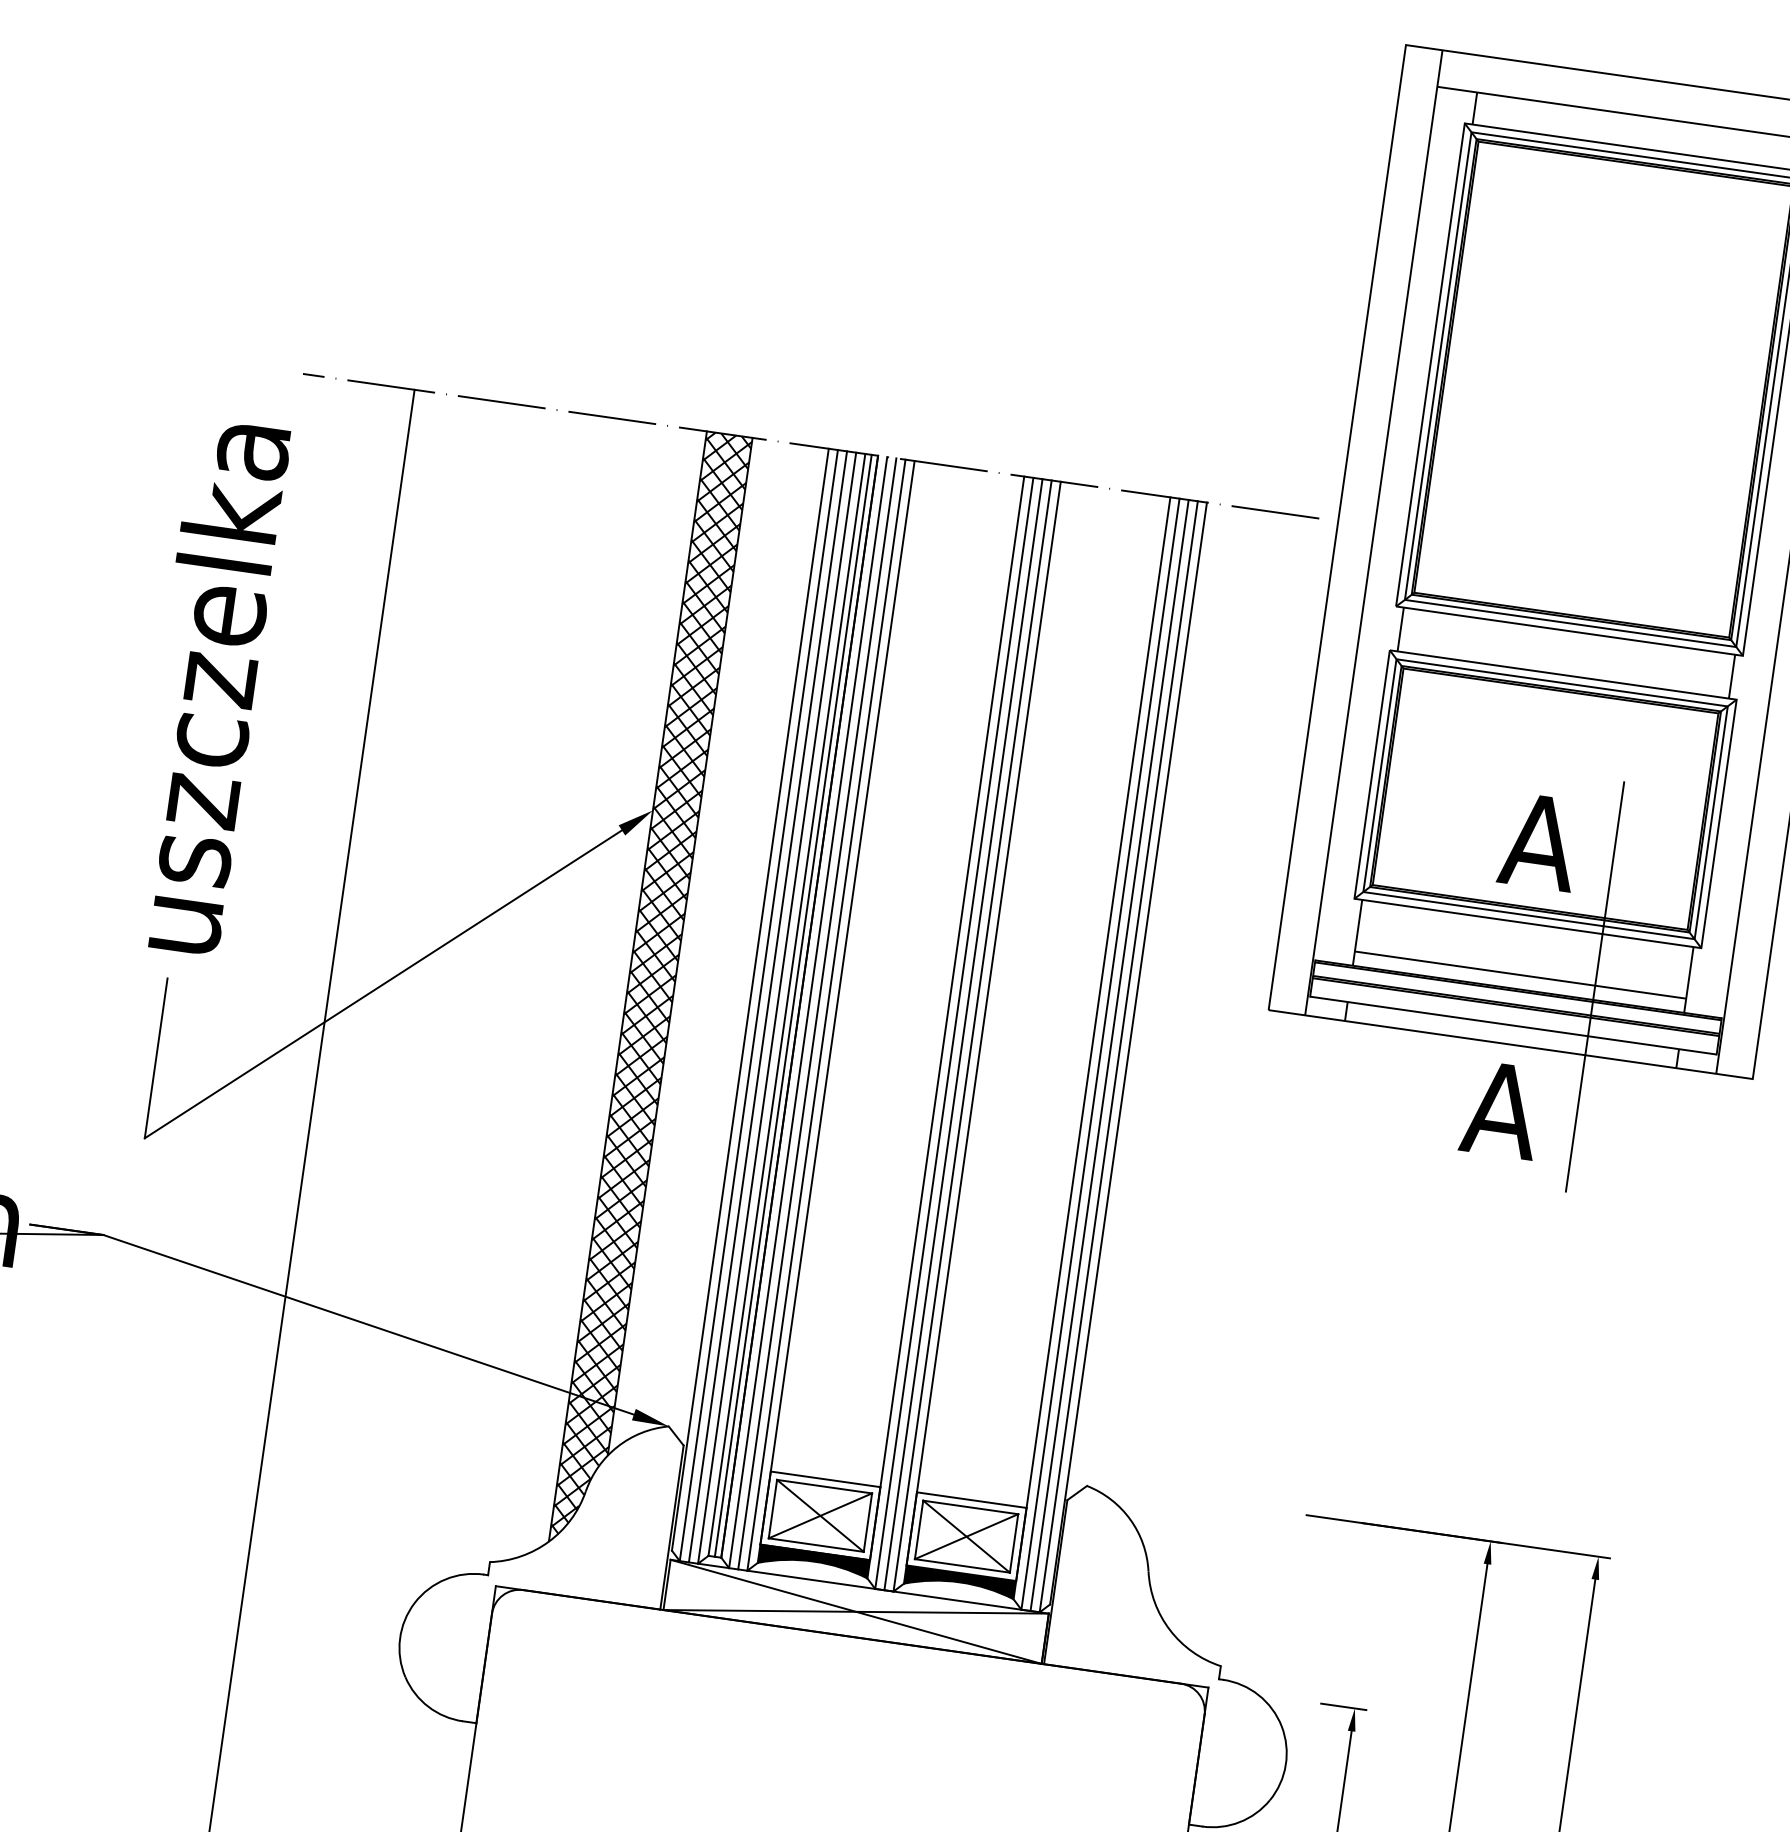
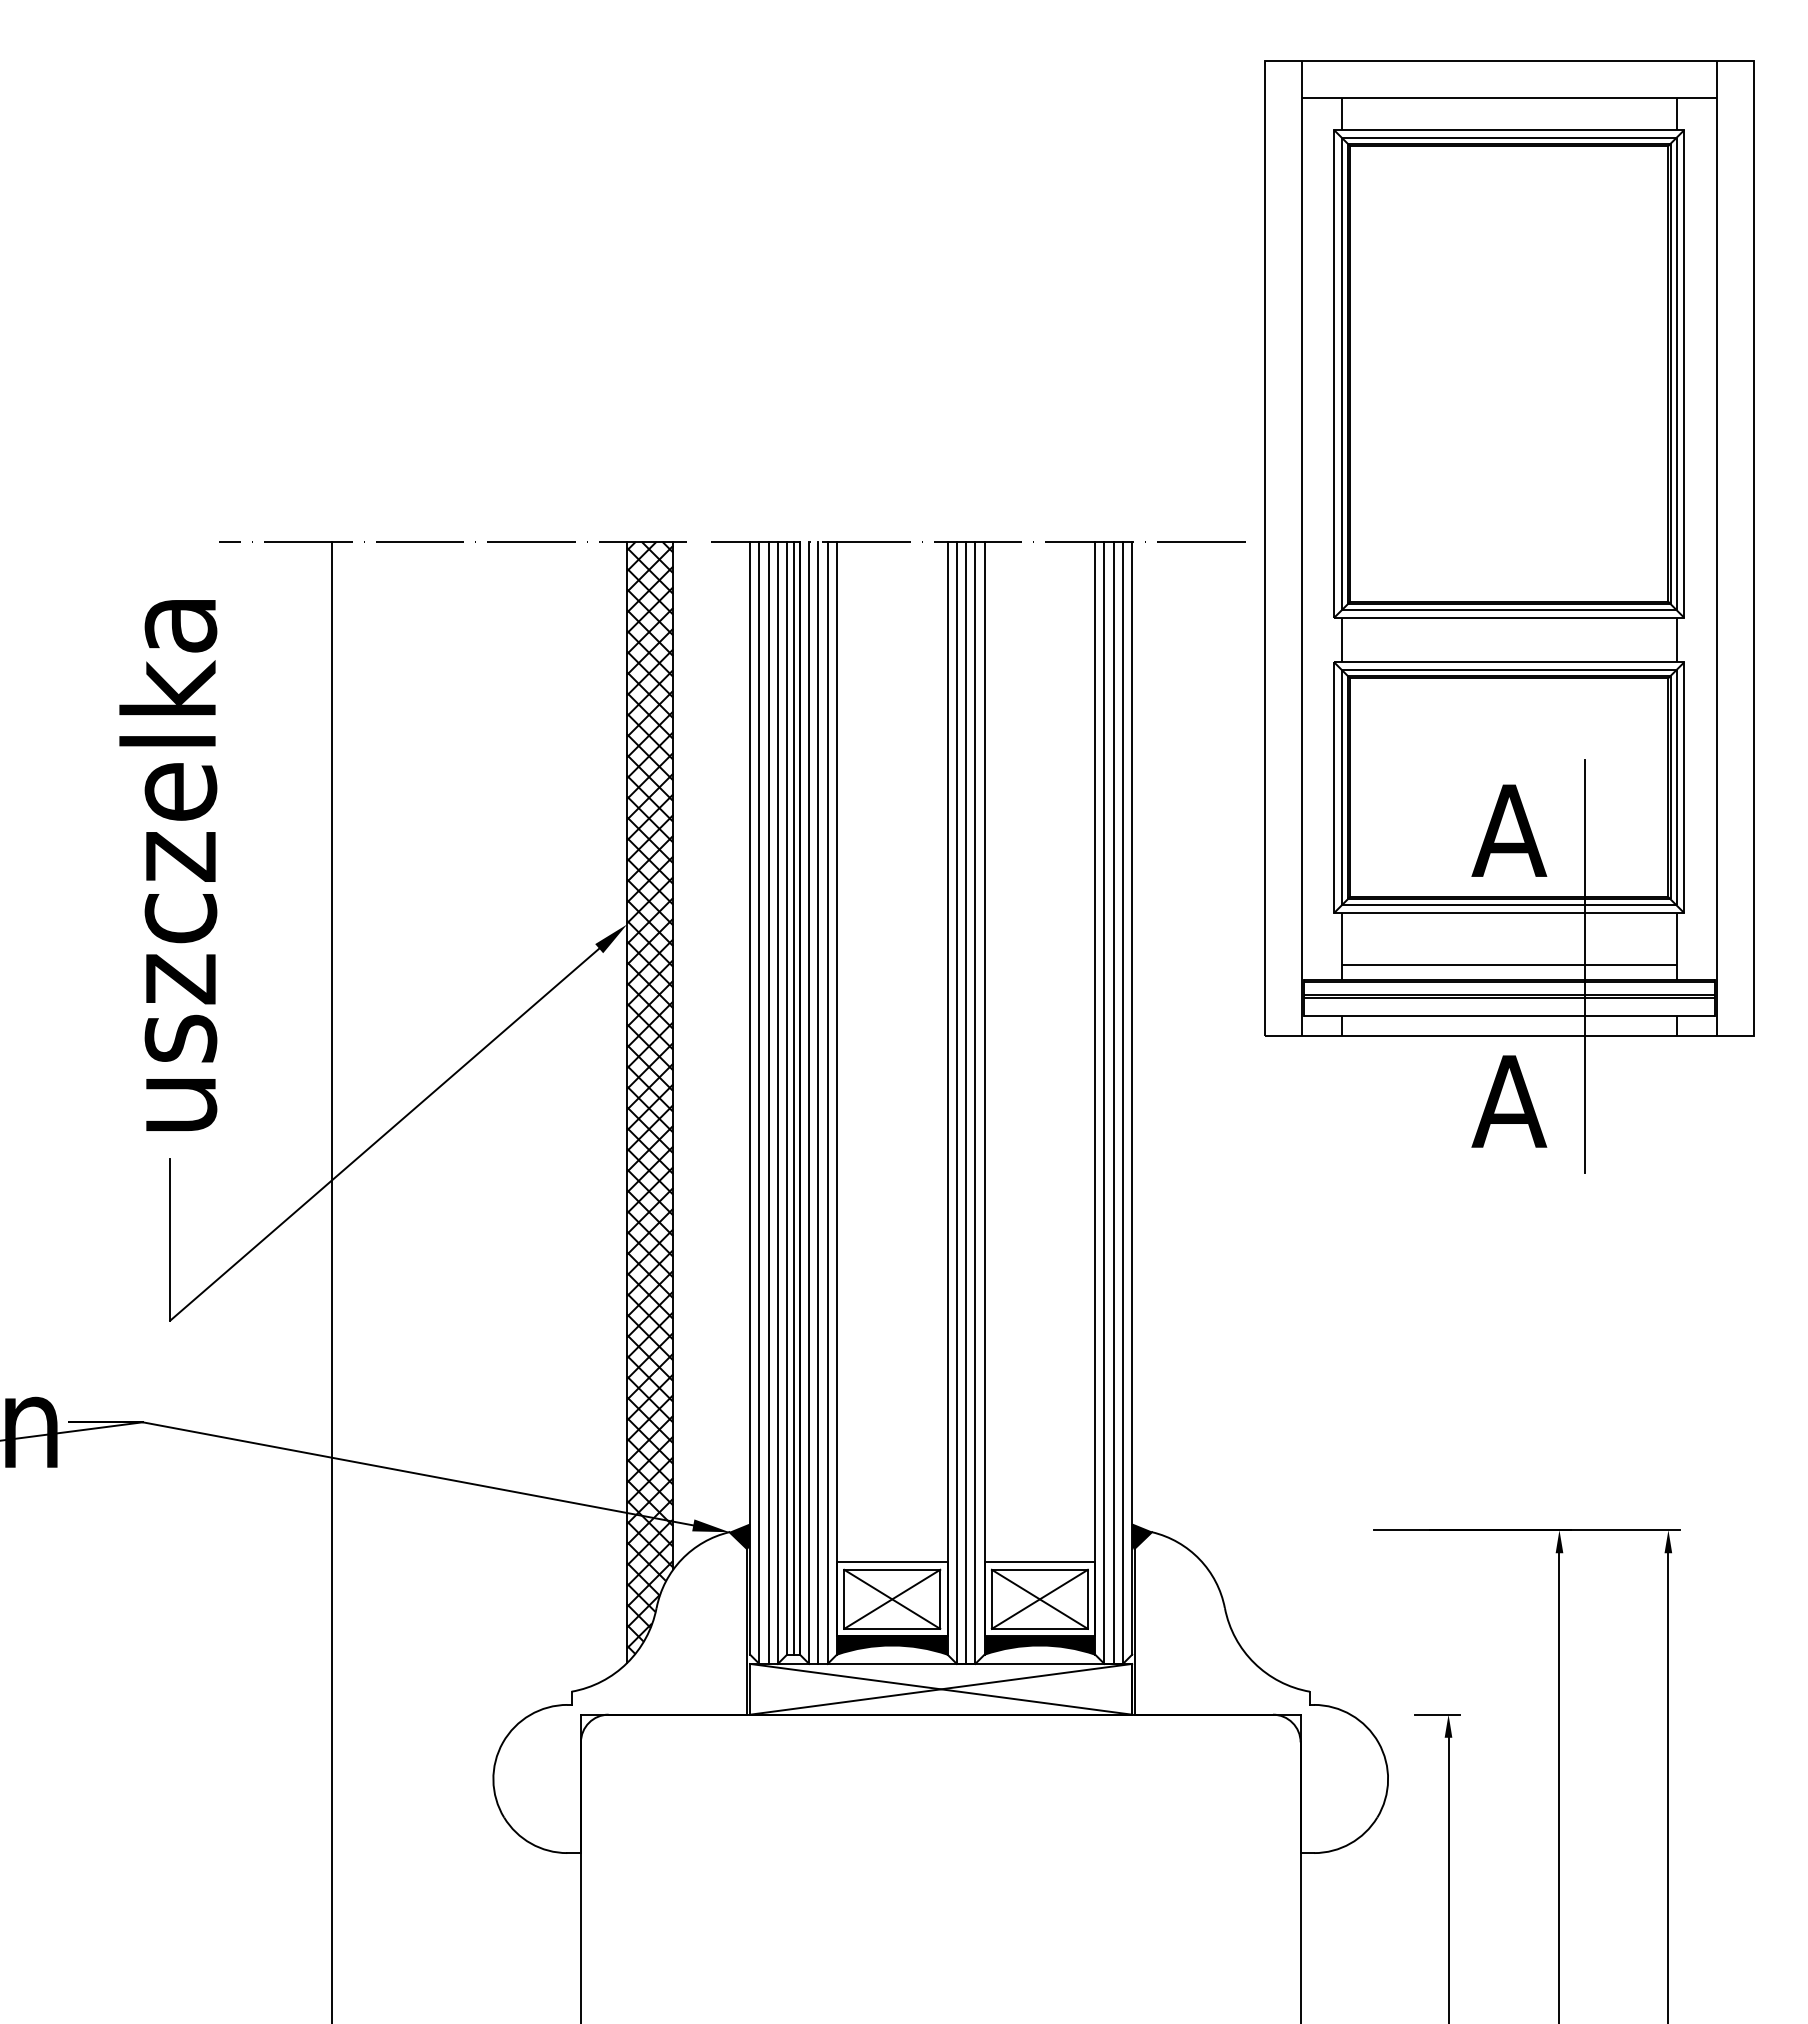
fill: (678, 1431) -> (739, 1535), added
fill: (1077, 1487) -> (1142, 1535), added

